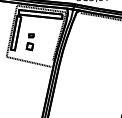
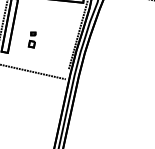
part: (29, 42) -> (31, 40), size x0.6

